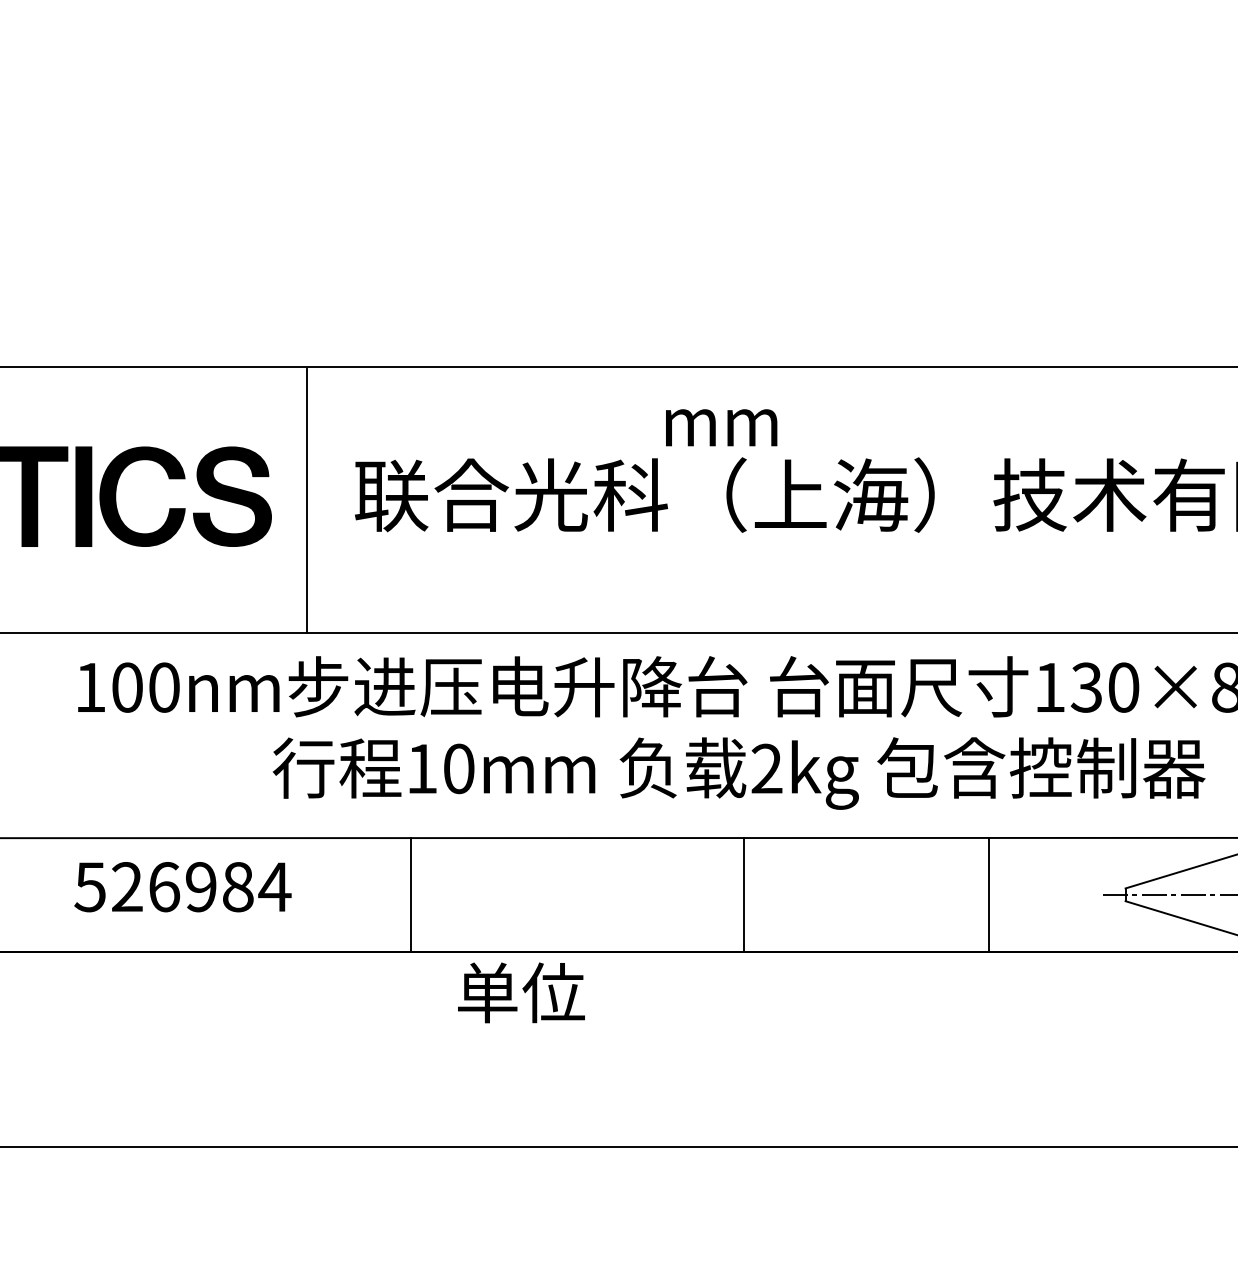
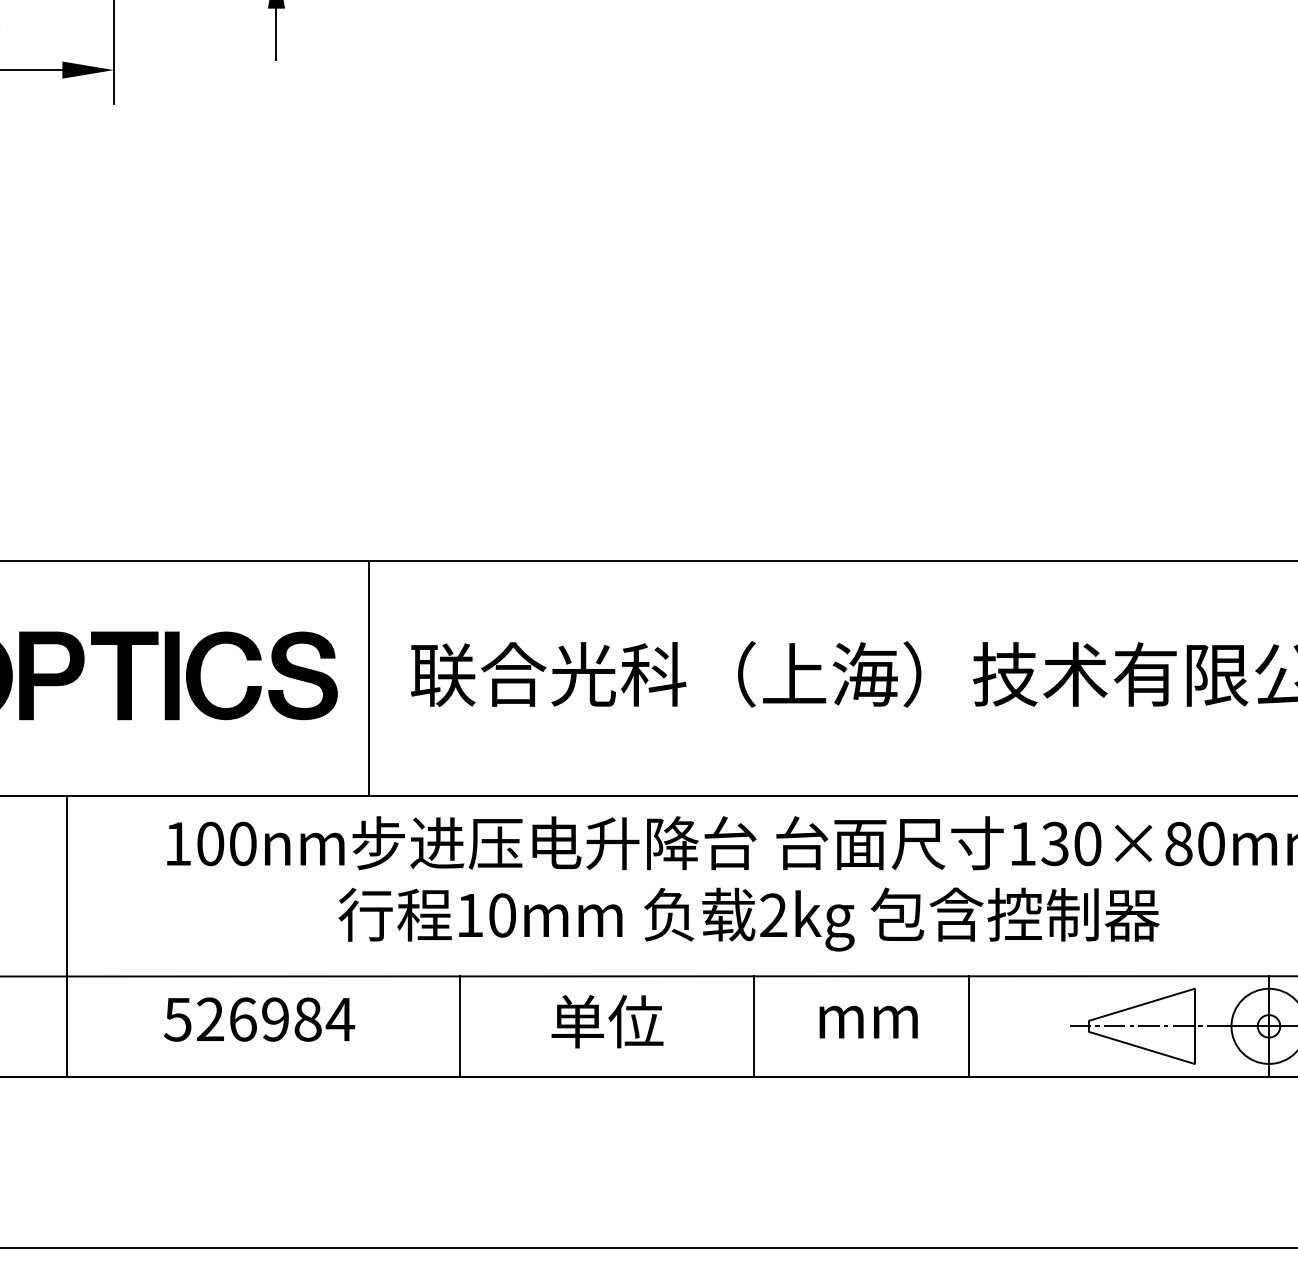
text: (721, 427) -> (868, 1021), moved
text: (521, 992) -> (607, 1021), moved

